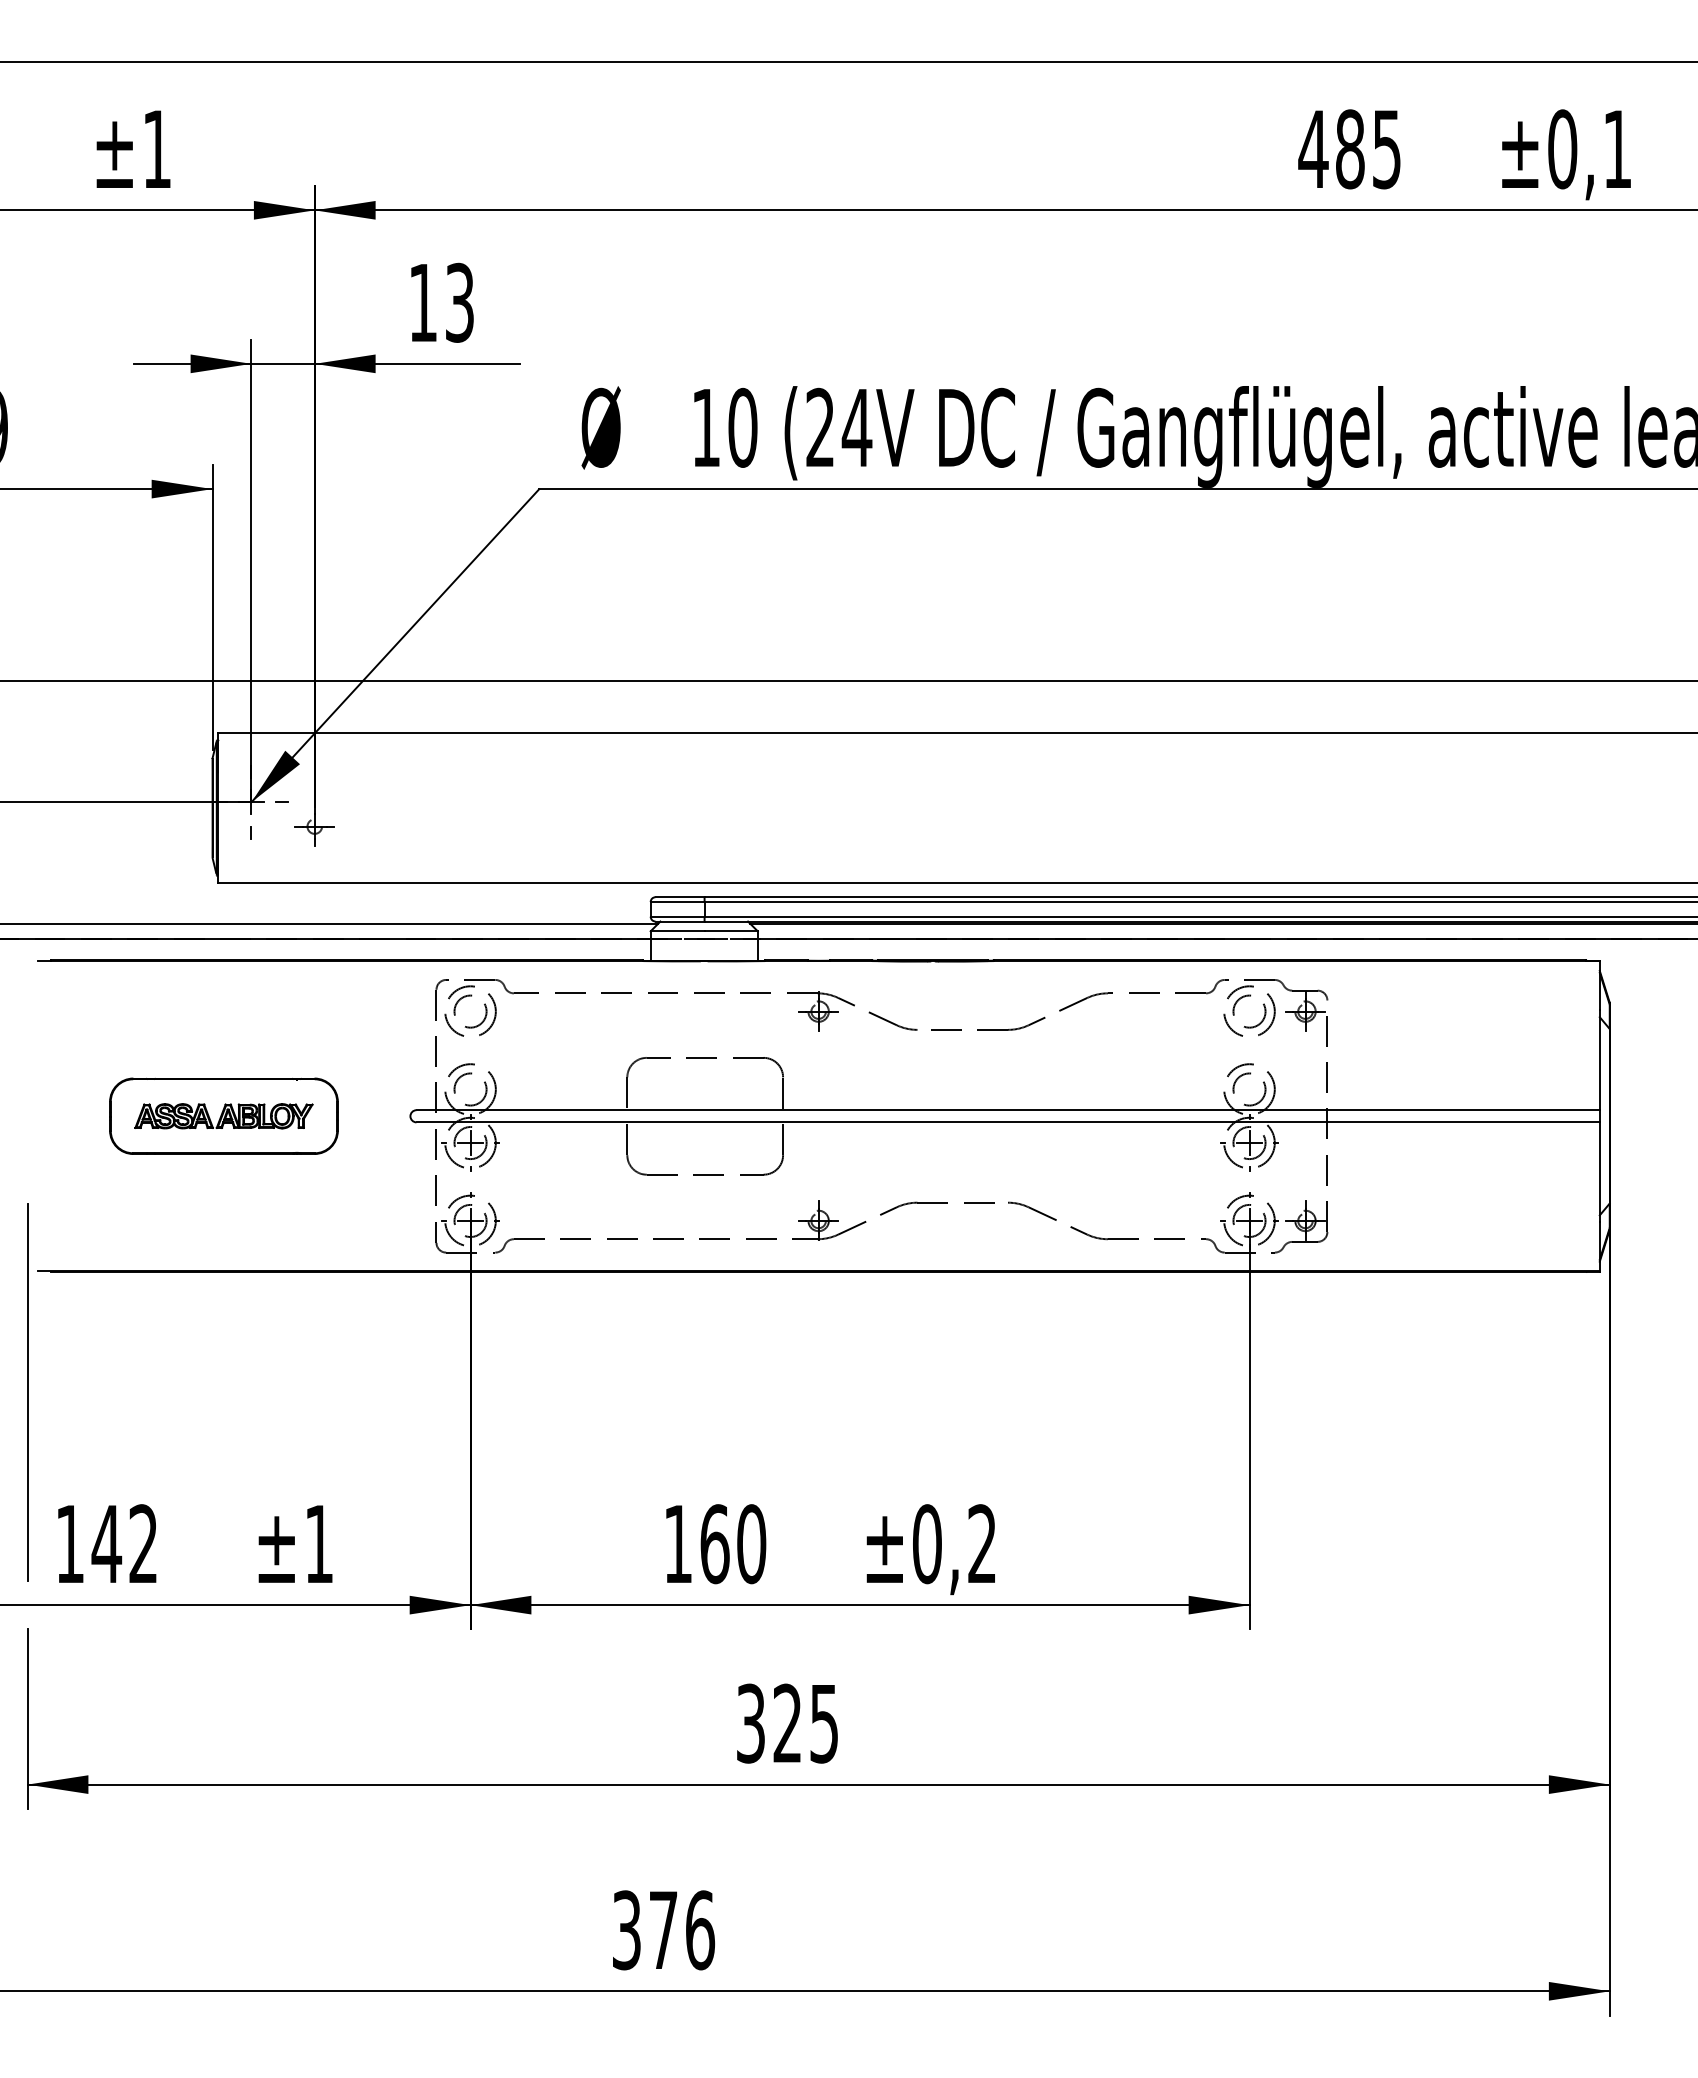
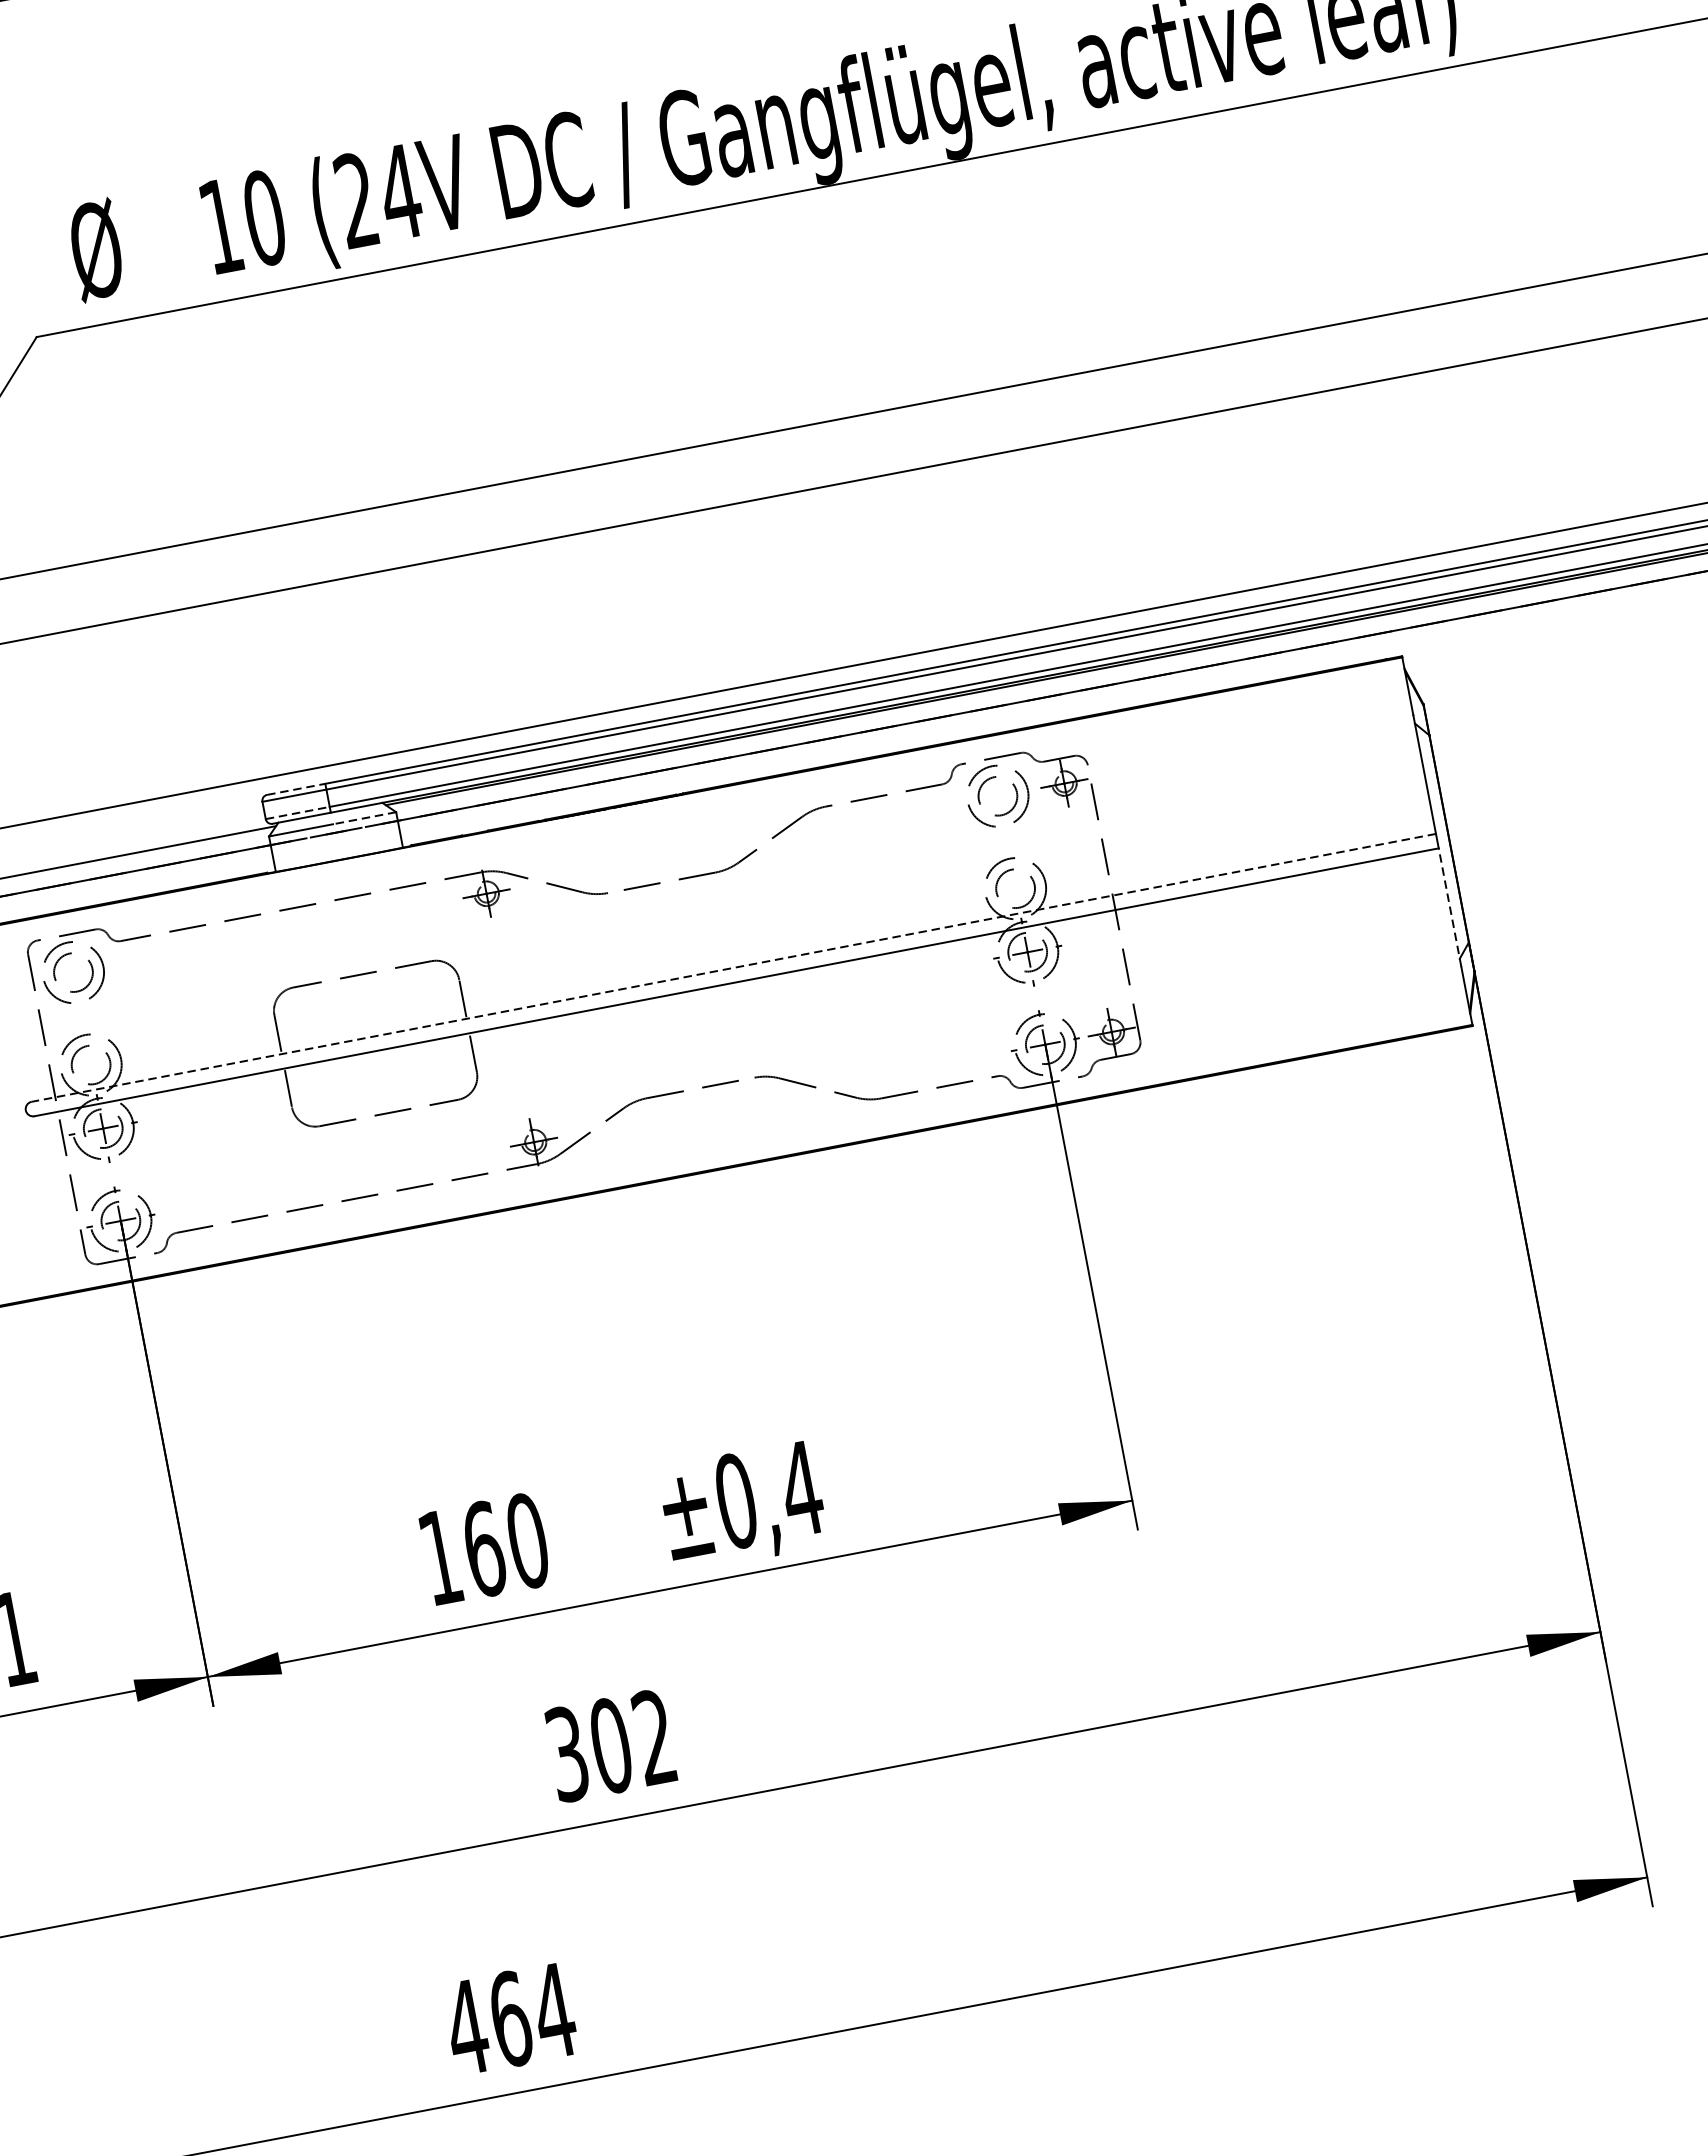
line: (680, 897) -> (296, 789), solid -> dashed
line: (677, 916) -> (297, 812), solid -> dashed
line: (731, 931) -> (365, 818), solid -> dashed
line: (1008, 1110) -> (734, 968), solid -> dashed
line: (1599, 1171) -> (1449, 906), solid -> dashed
text: (982, 1543) -> (801, 1487), ±0,2 -> ±0,4
text: (805, 1723) -> (632, 1741), 325 -> 302
text: (663, 1930) -> (510, 2019), 376 -> 464

